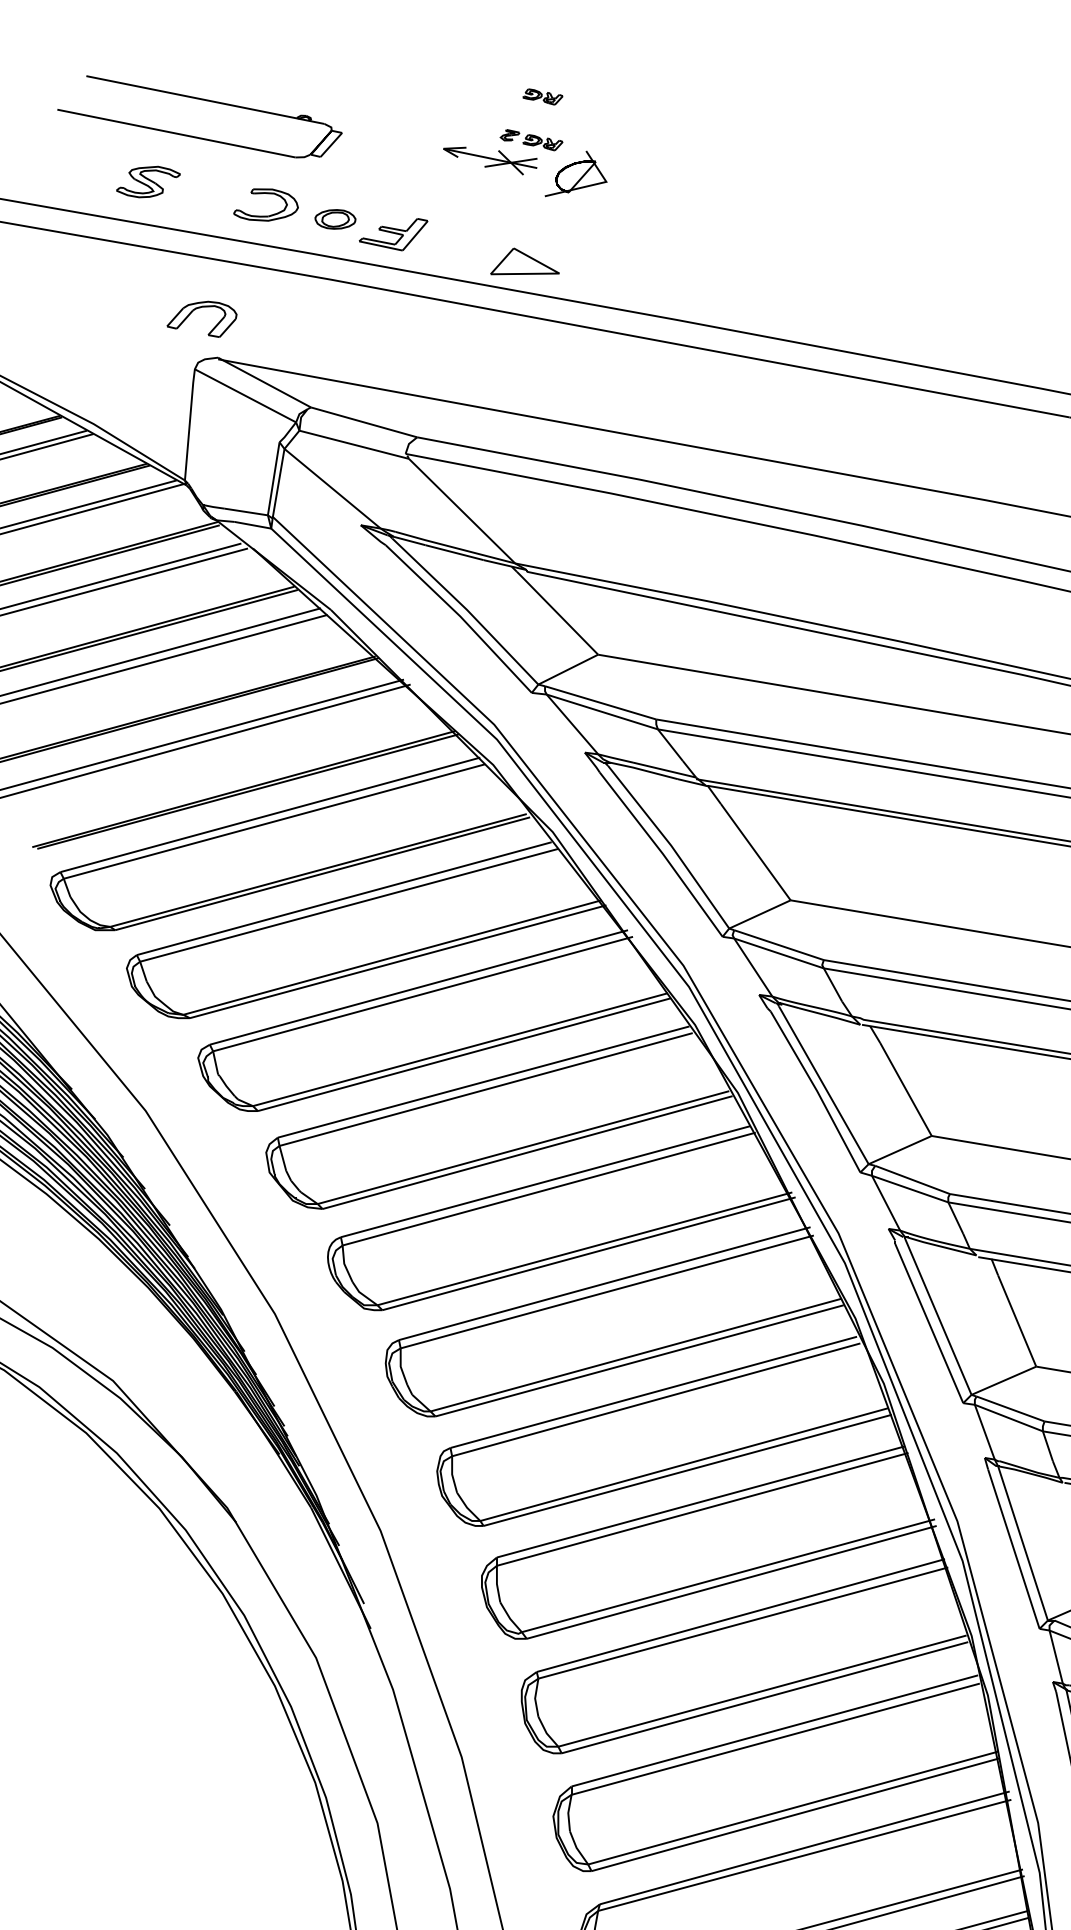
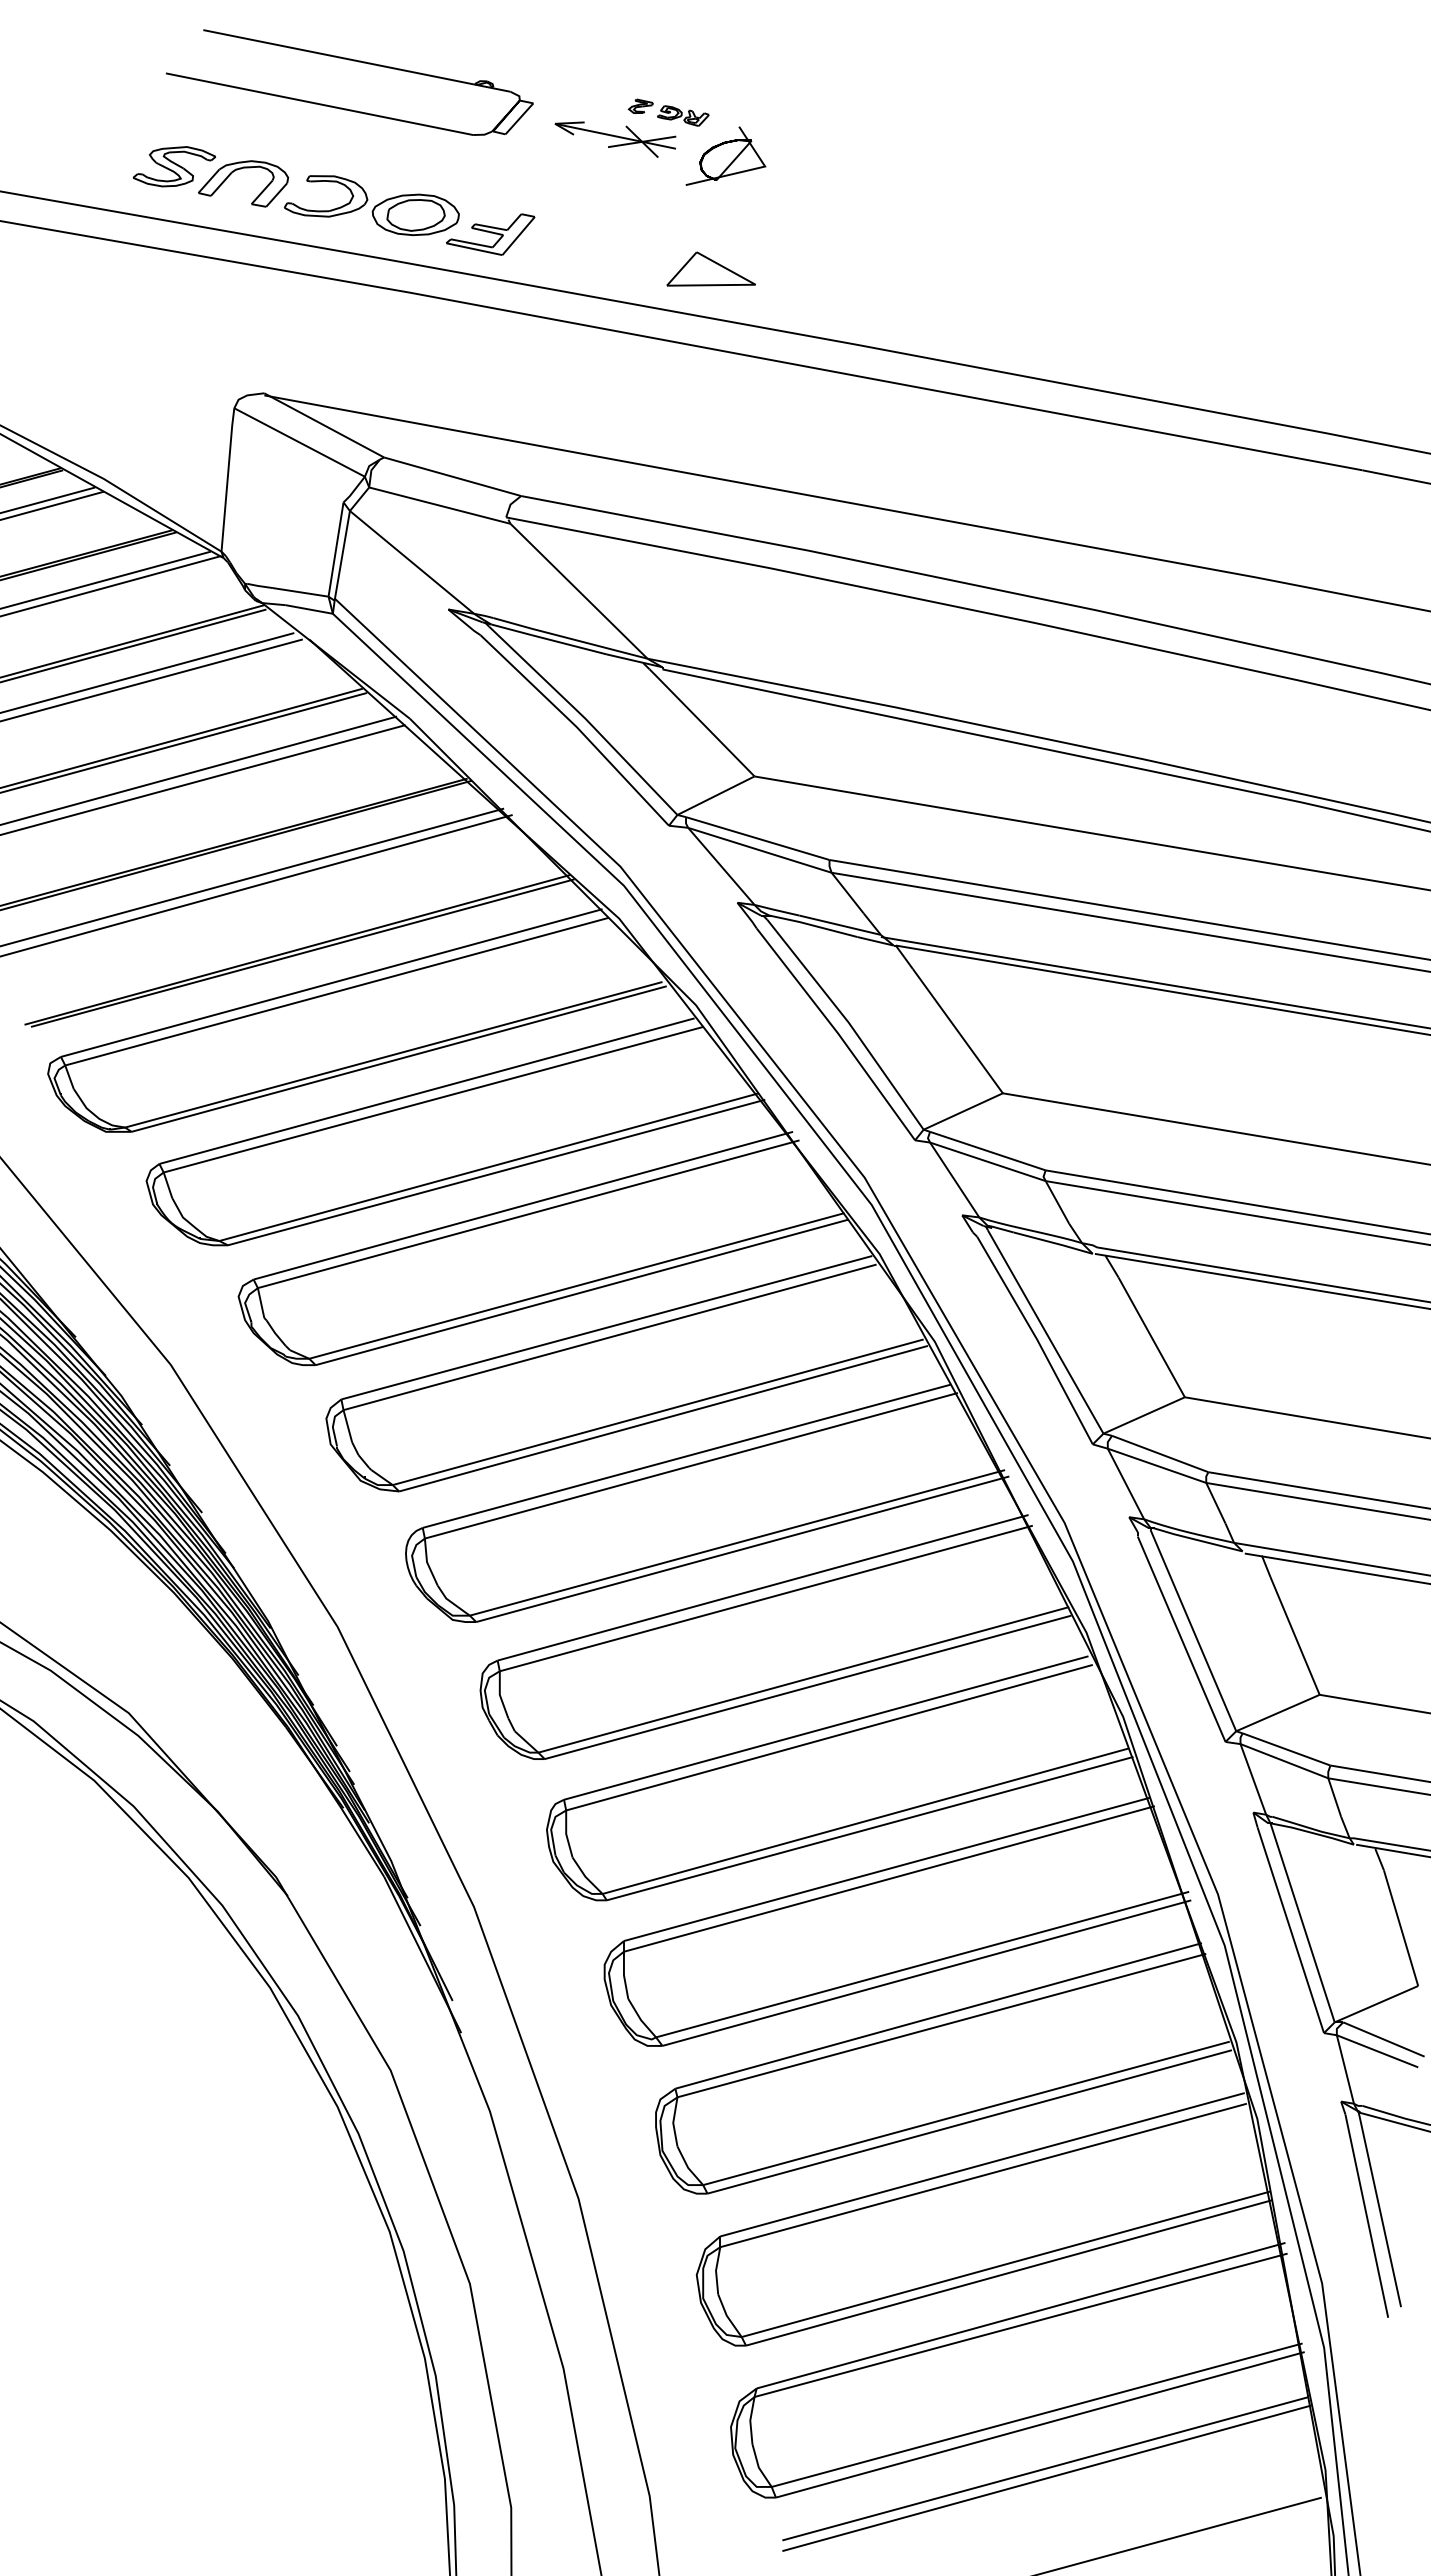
part: (543, 96) -> (683, 56), removed
part: (202, 100) -> (353, 61), moved
part: (335, 219) -> (415, 214), size x1.67
part: (524, 260) -> (710, 268), moved
part: (200, 308) -> (241, 169), moved

